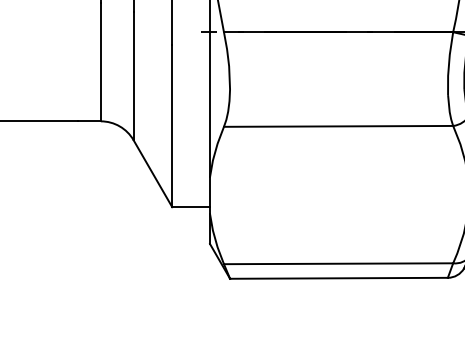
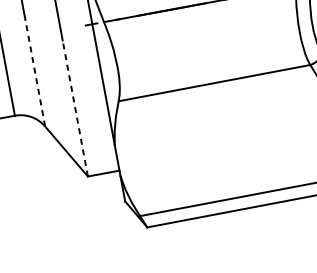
line: (133, 76) -> (35, 73), solid -> dashed
line: (172, 125) -> (75, 108), solid -> dashed

